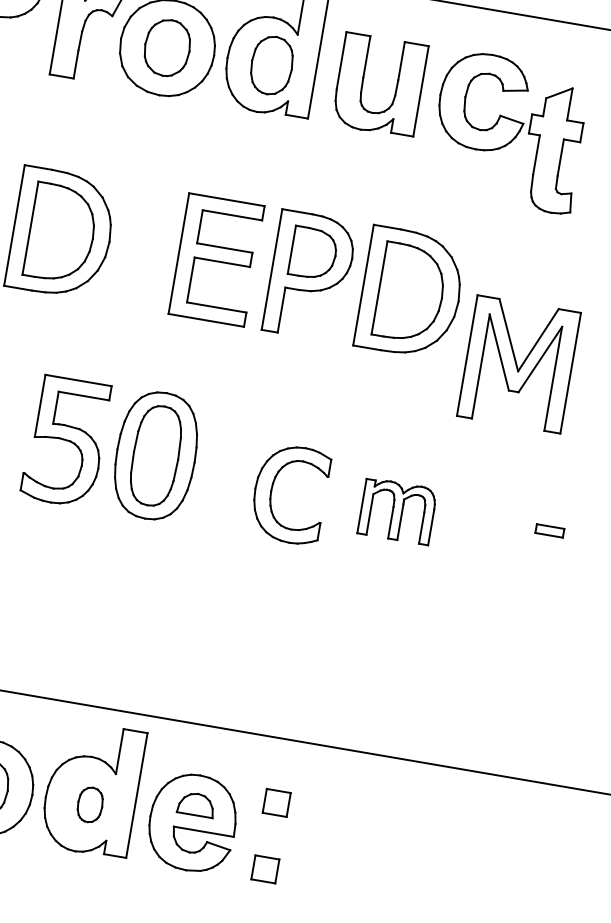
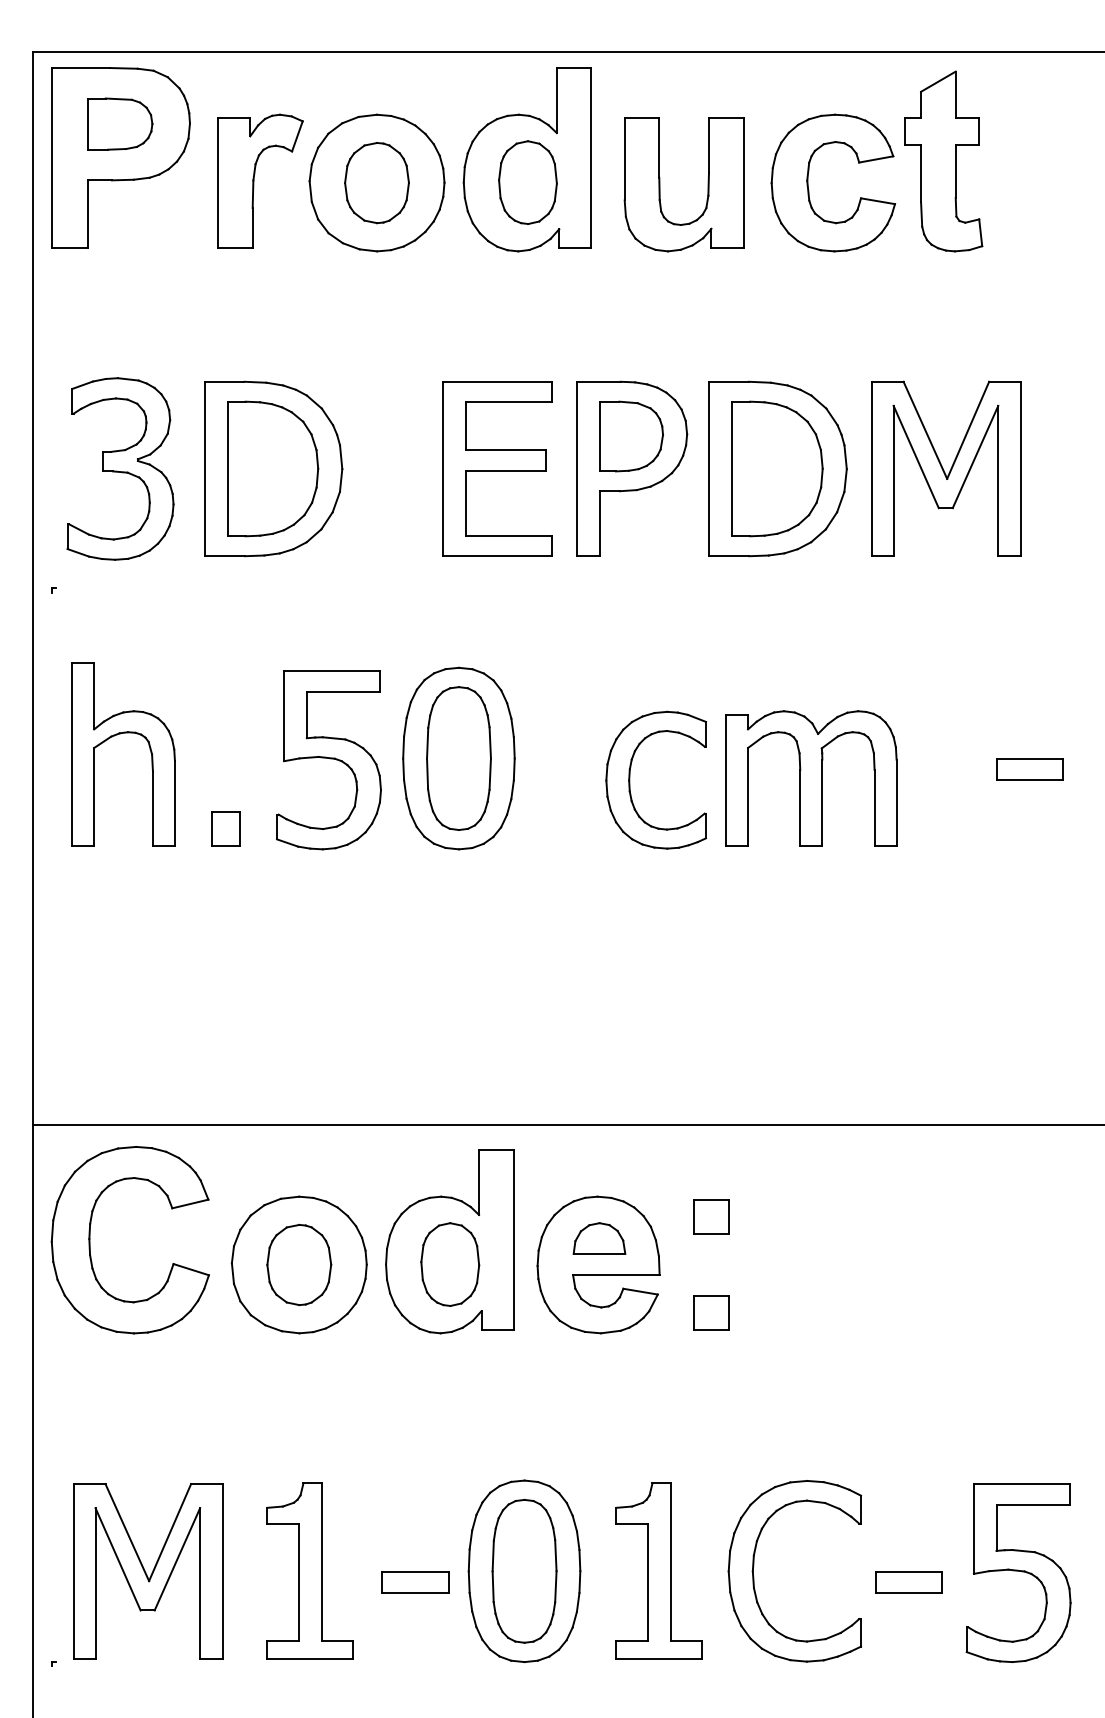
part: (553, 149) -> (943, 161), moved
part: (518, 364) -> (946, 468), moved
part: (397, 511) -> (811, 778), size x1.67
part: (549, 530) -> (1029, 769), size x1.67
part: (90, 804) -> (450, 1264), size x1.67

